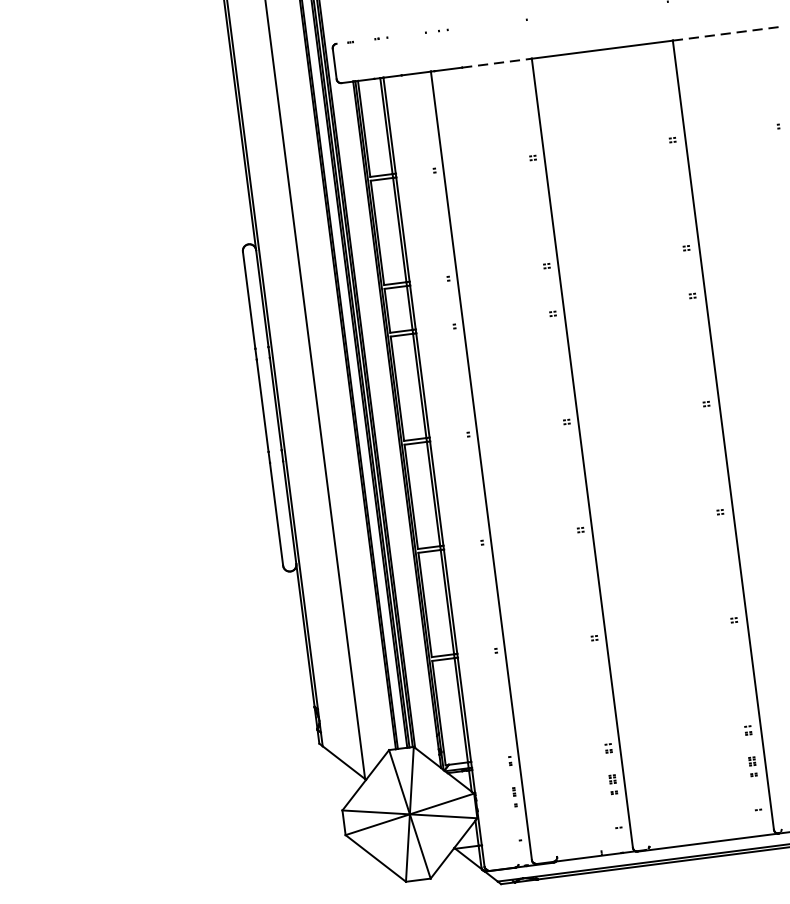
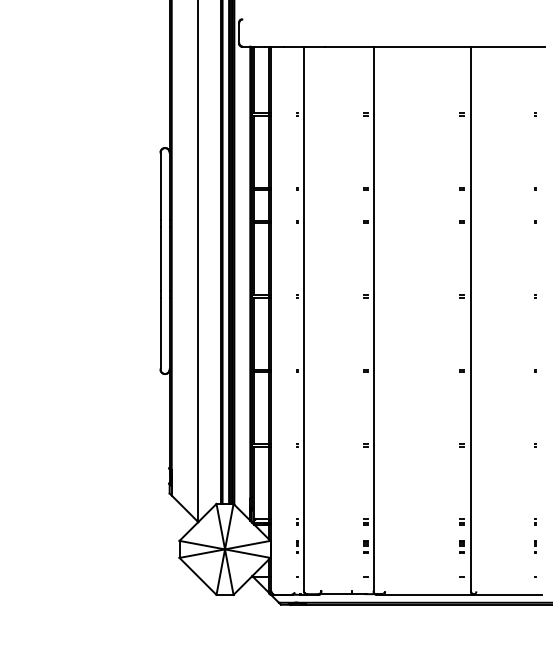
line: (727, 33) -> (508, 46), dashed -> solid
line: (498, 62) -> (350, 46), dashed -> solid

